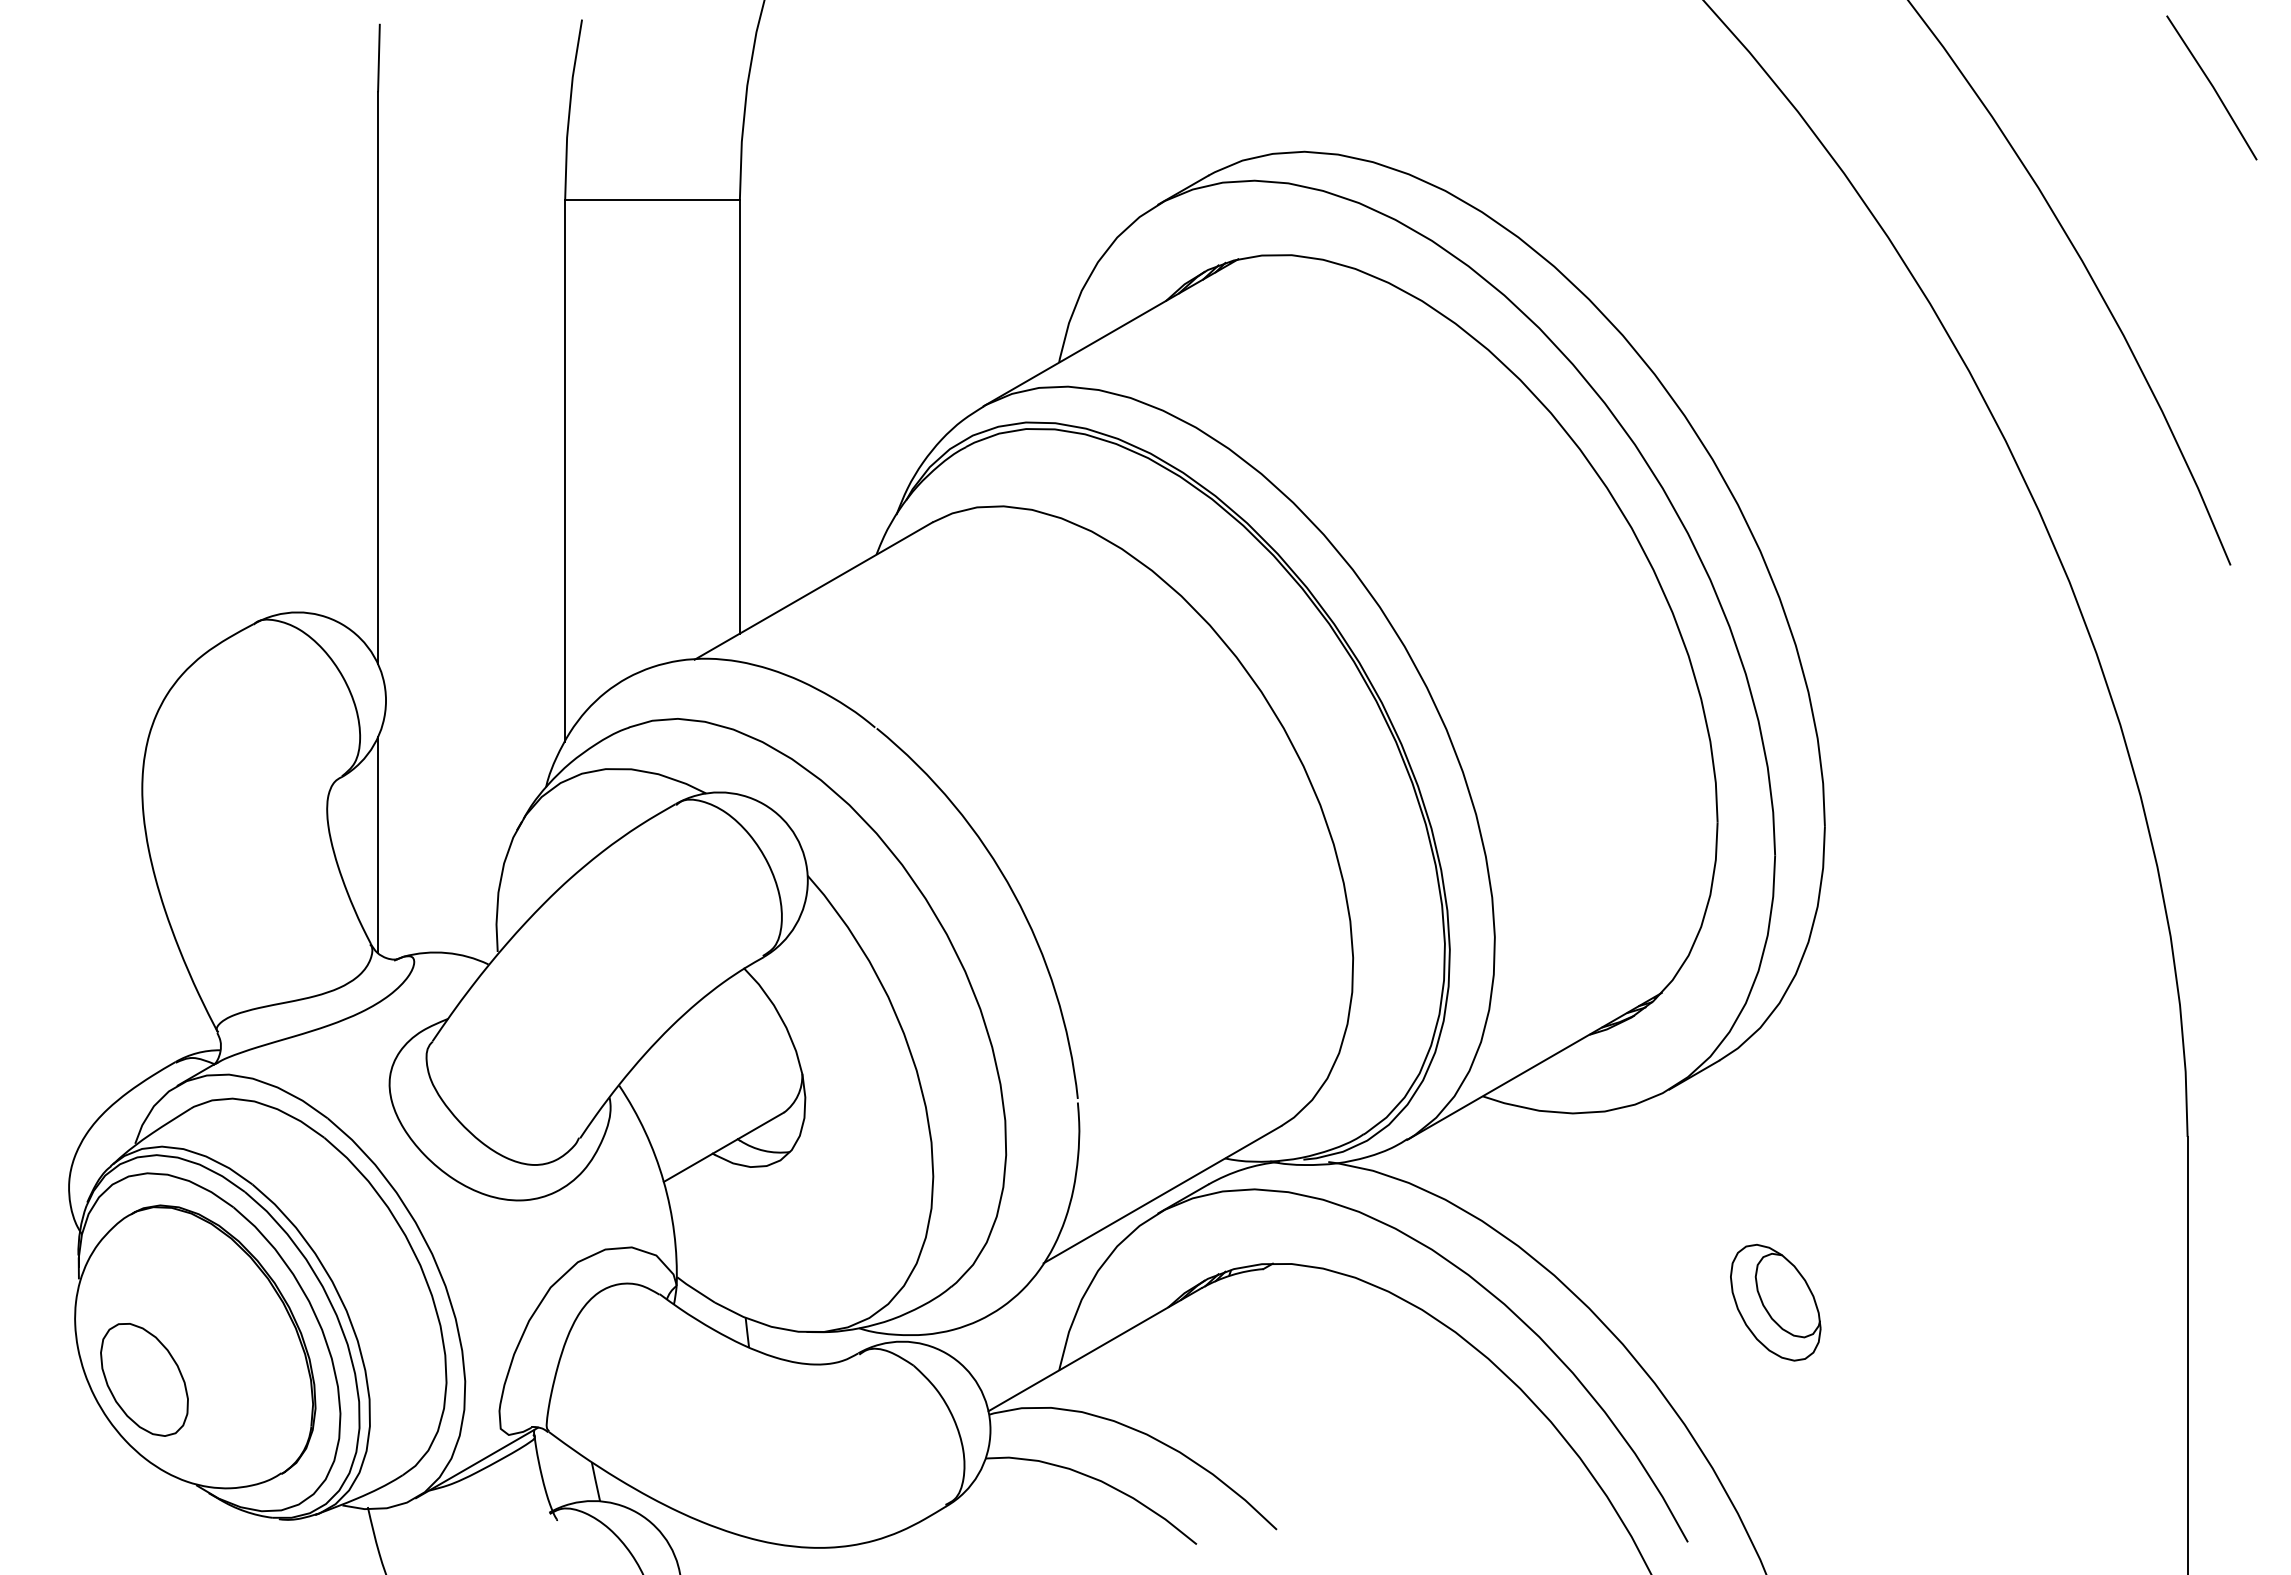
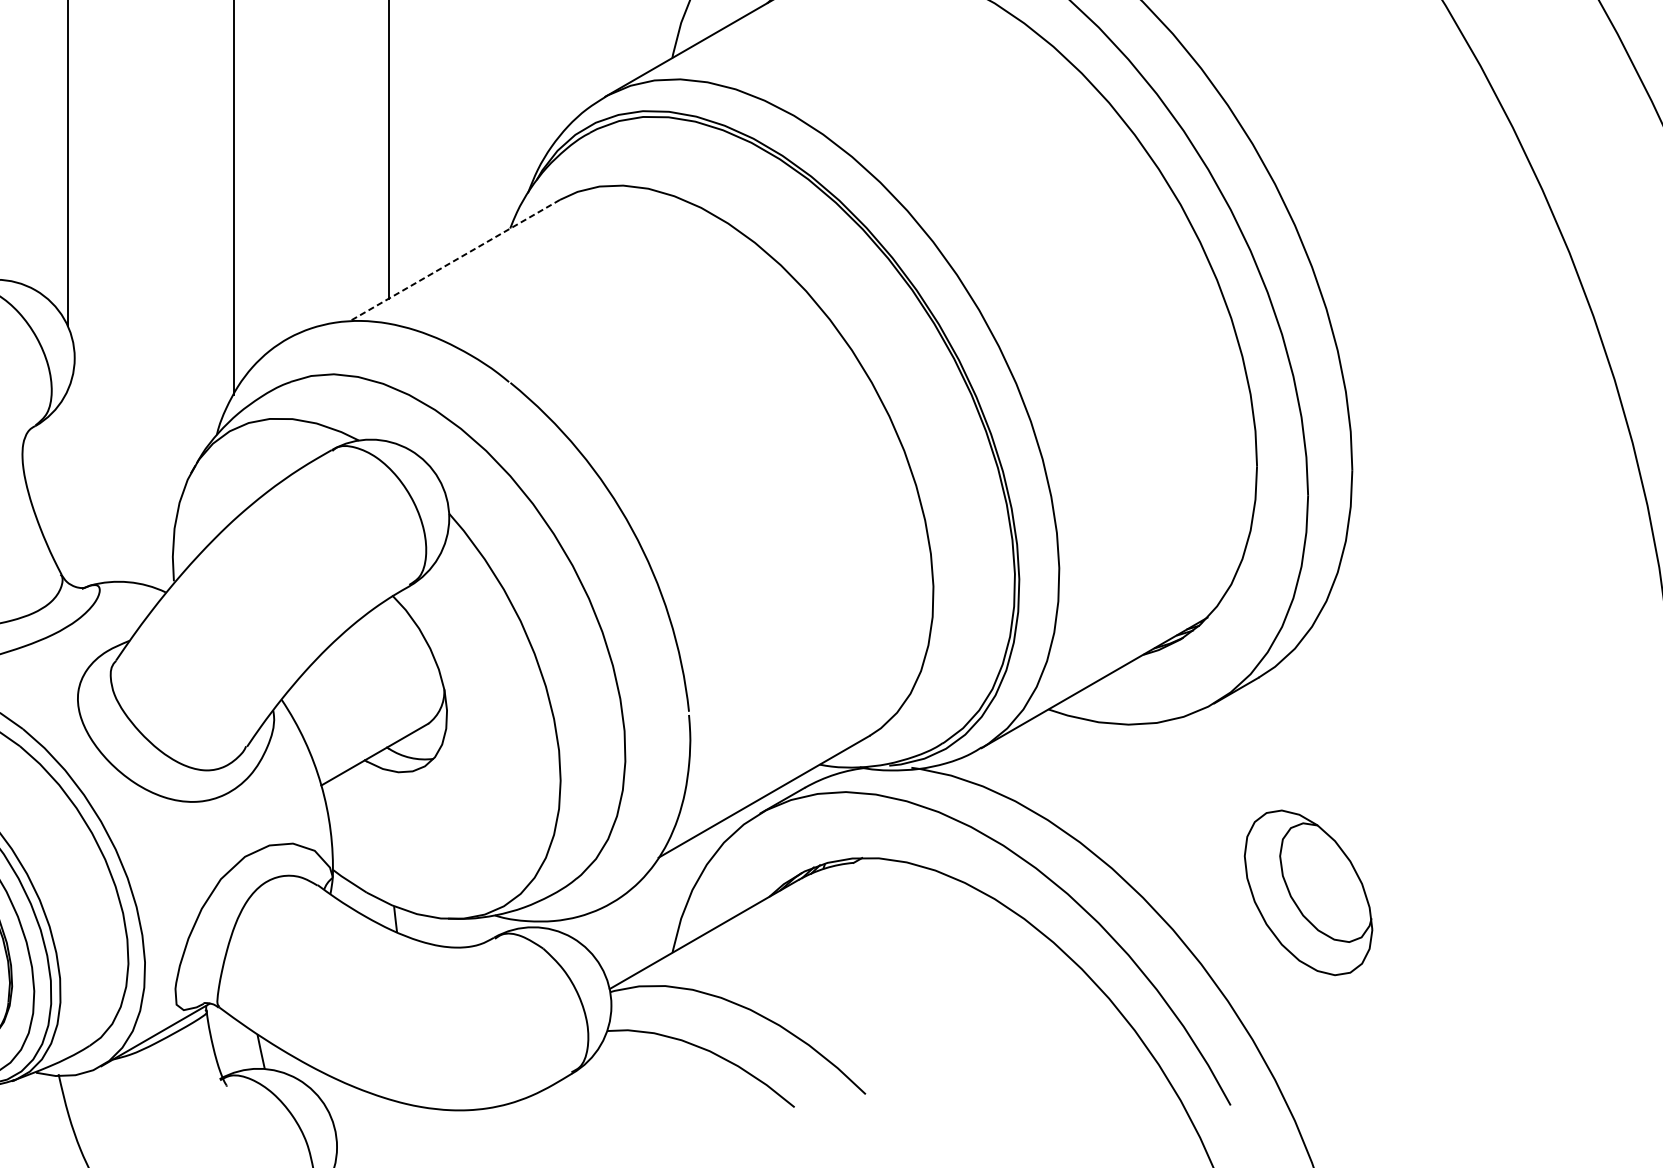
line: (813, 591) -> (454, 261), solid -> dashed
line: (378, 845) -> (68, 486), removed
part: (1775, 1302) -> (1308, 892), size x1.6

